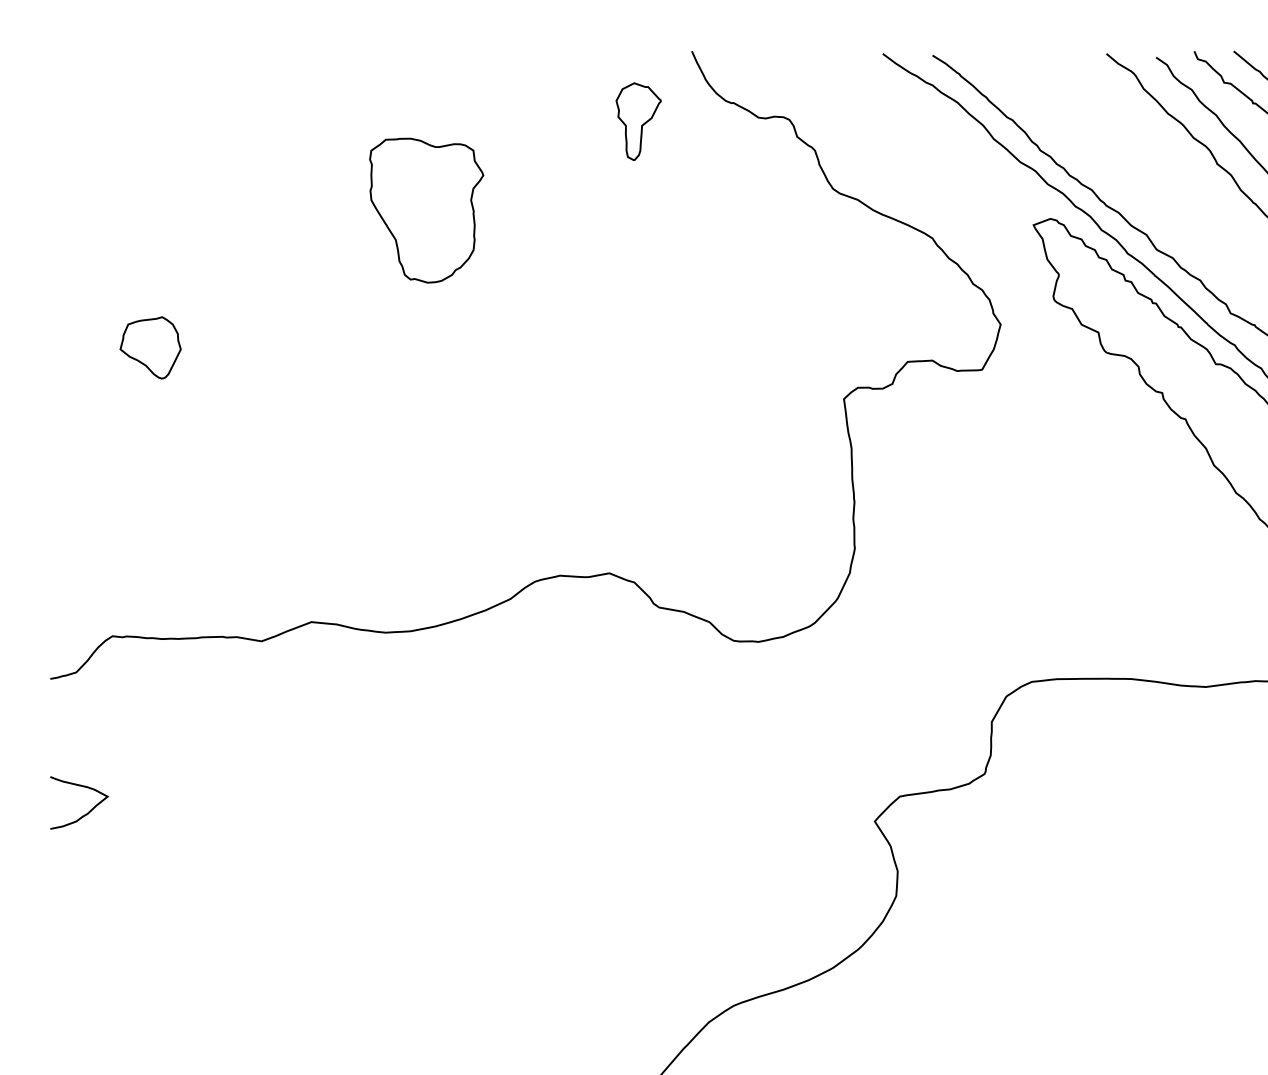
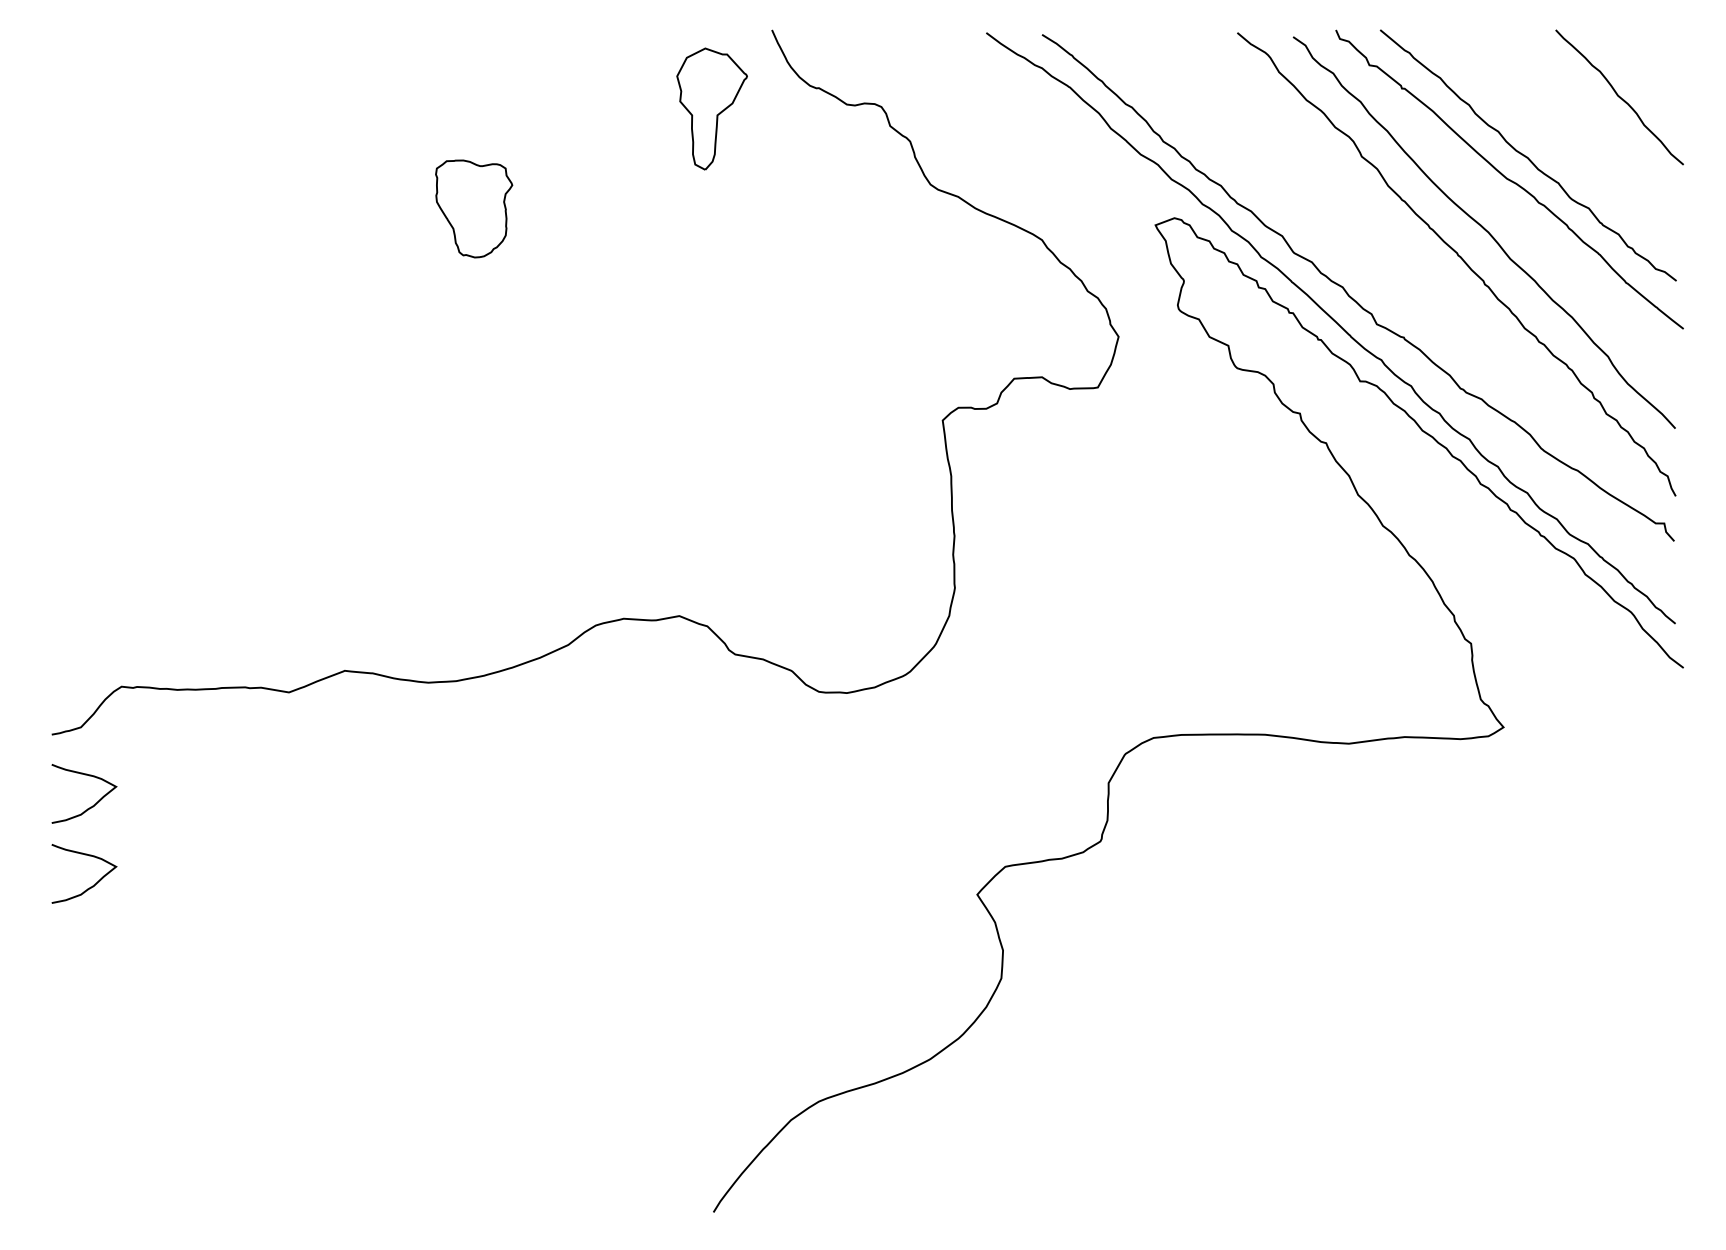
part: (638, 122) -> (712, 109), size x1.4
part: (426, 210) -> (473, 208), size x0.6
part: (150, 347) -> (164, 362), removed
curve: (84, 742) -> (90, 806), added

